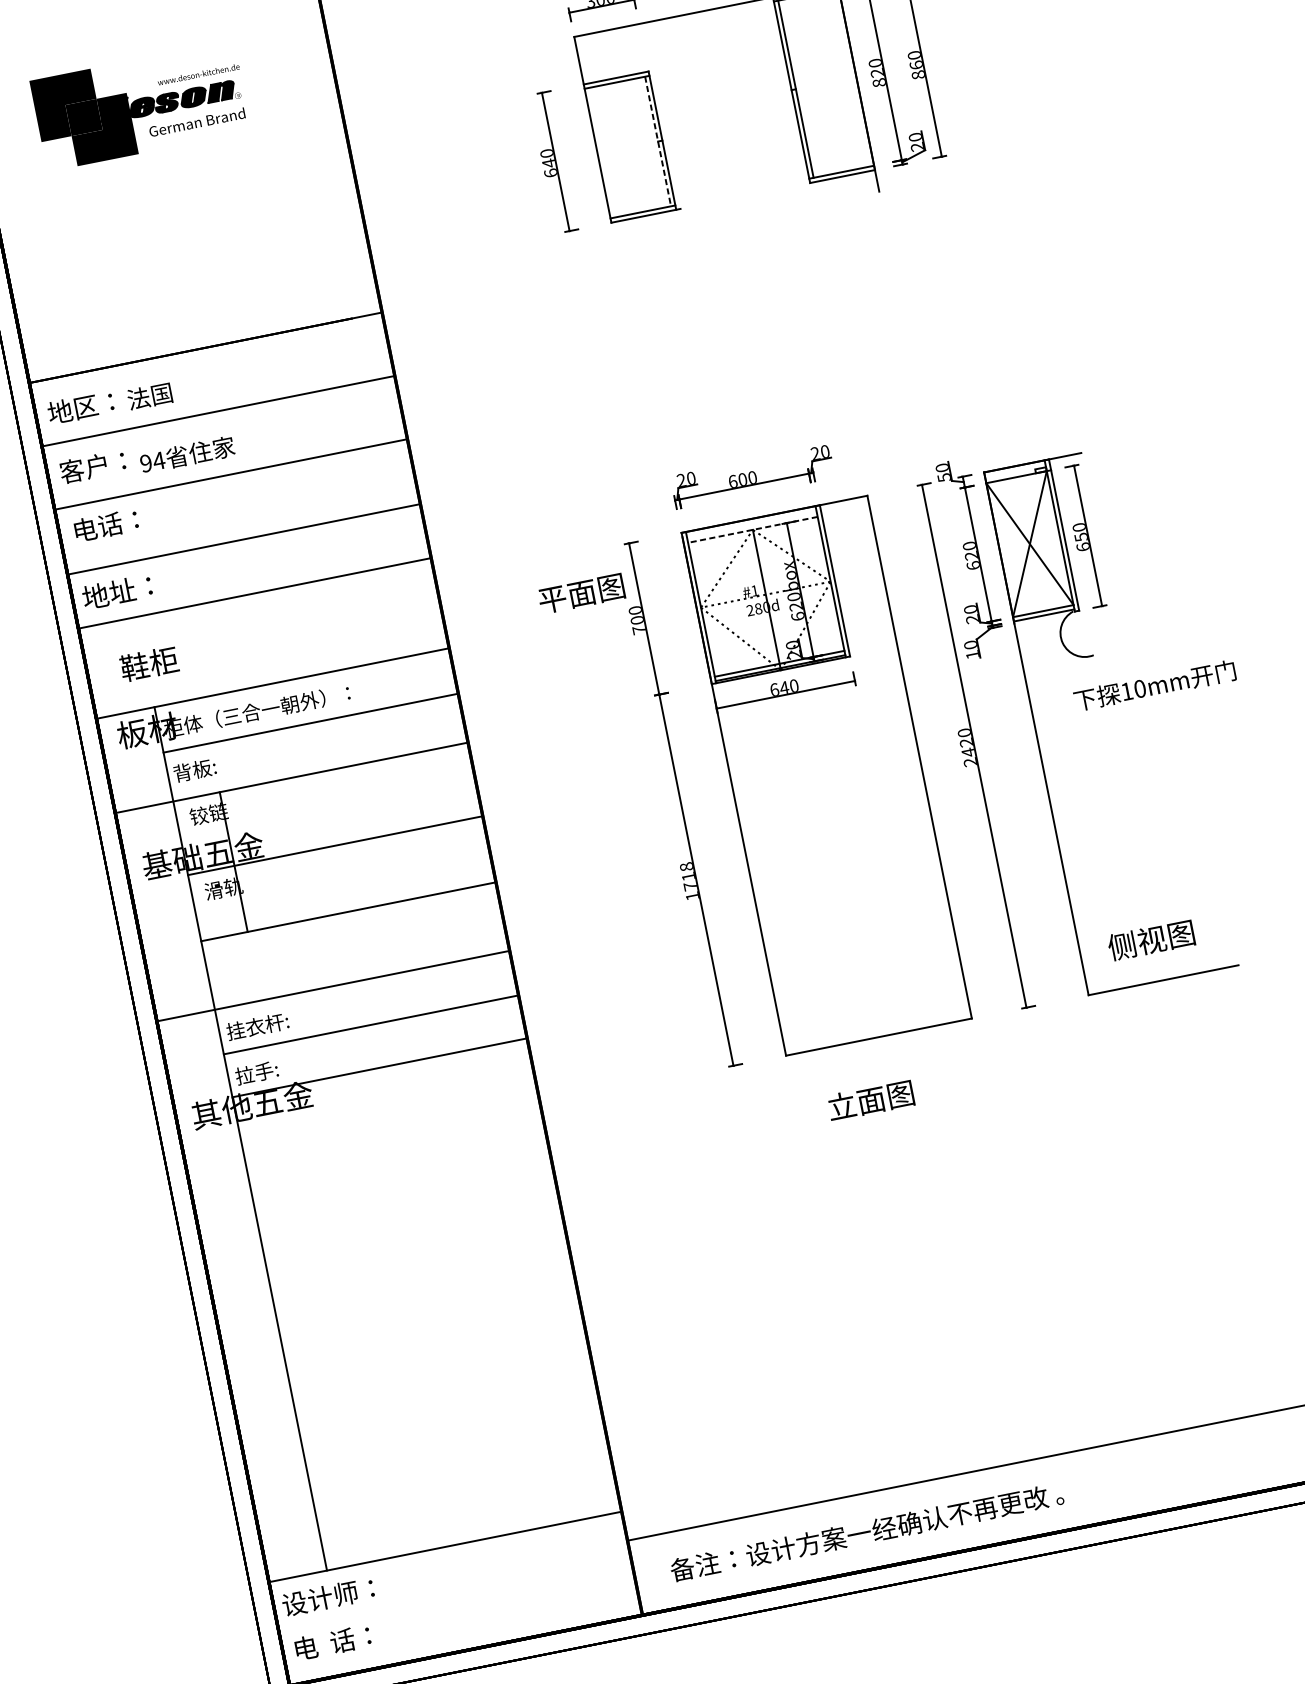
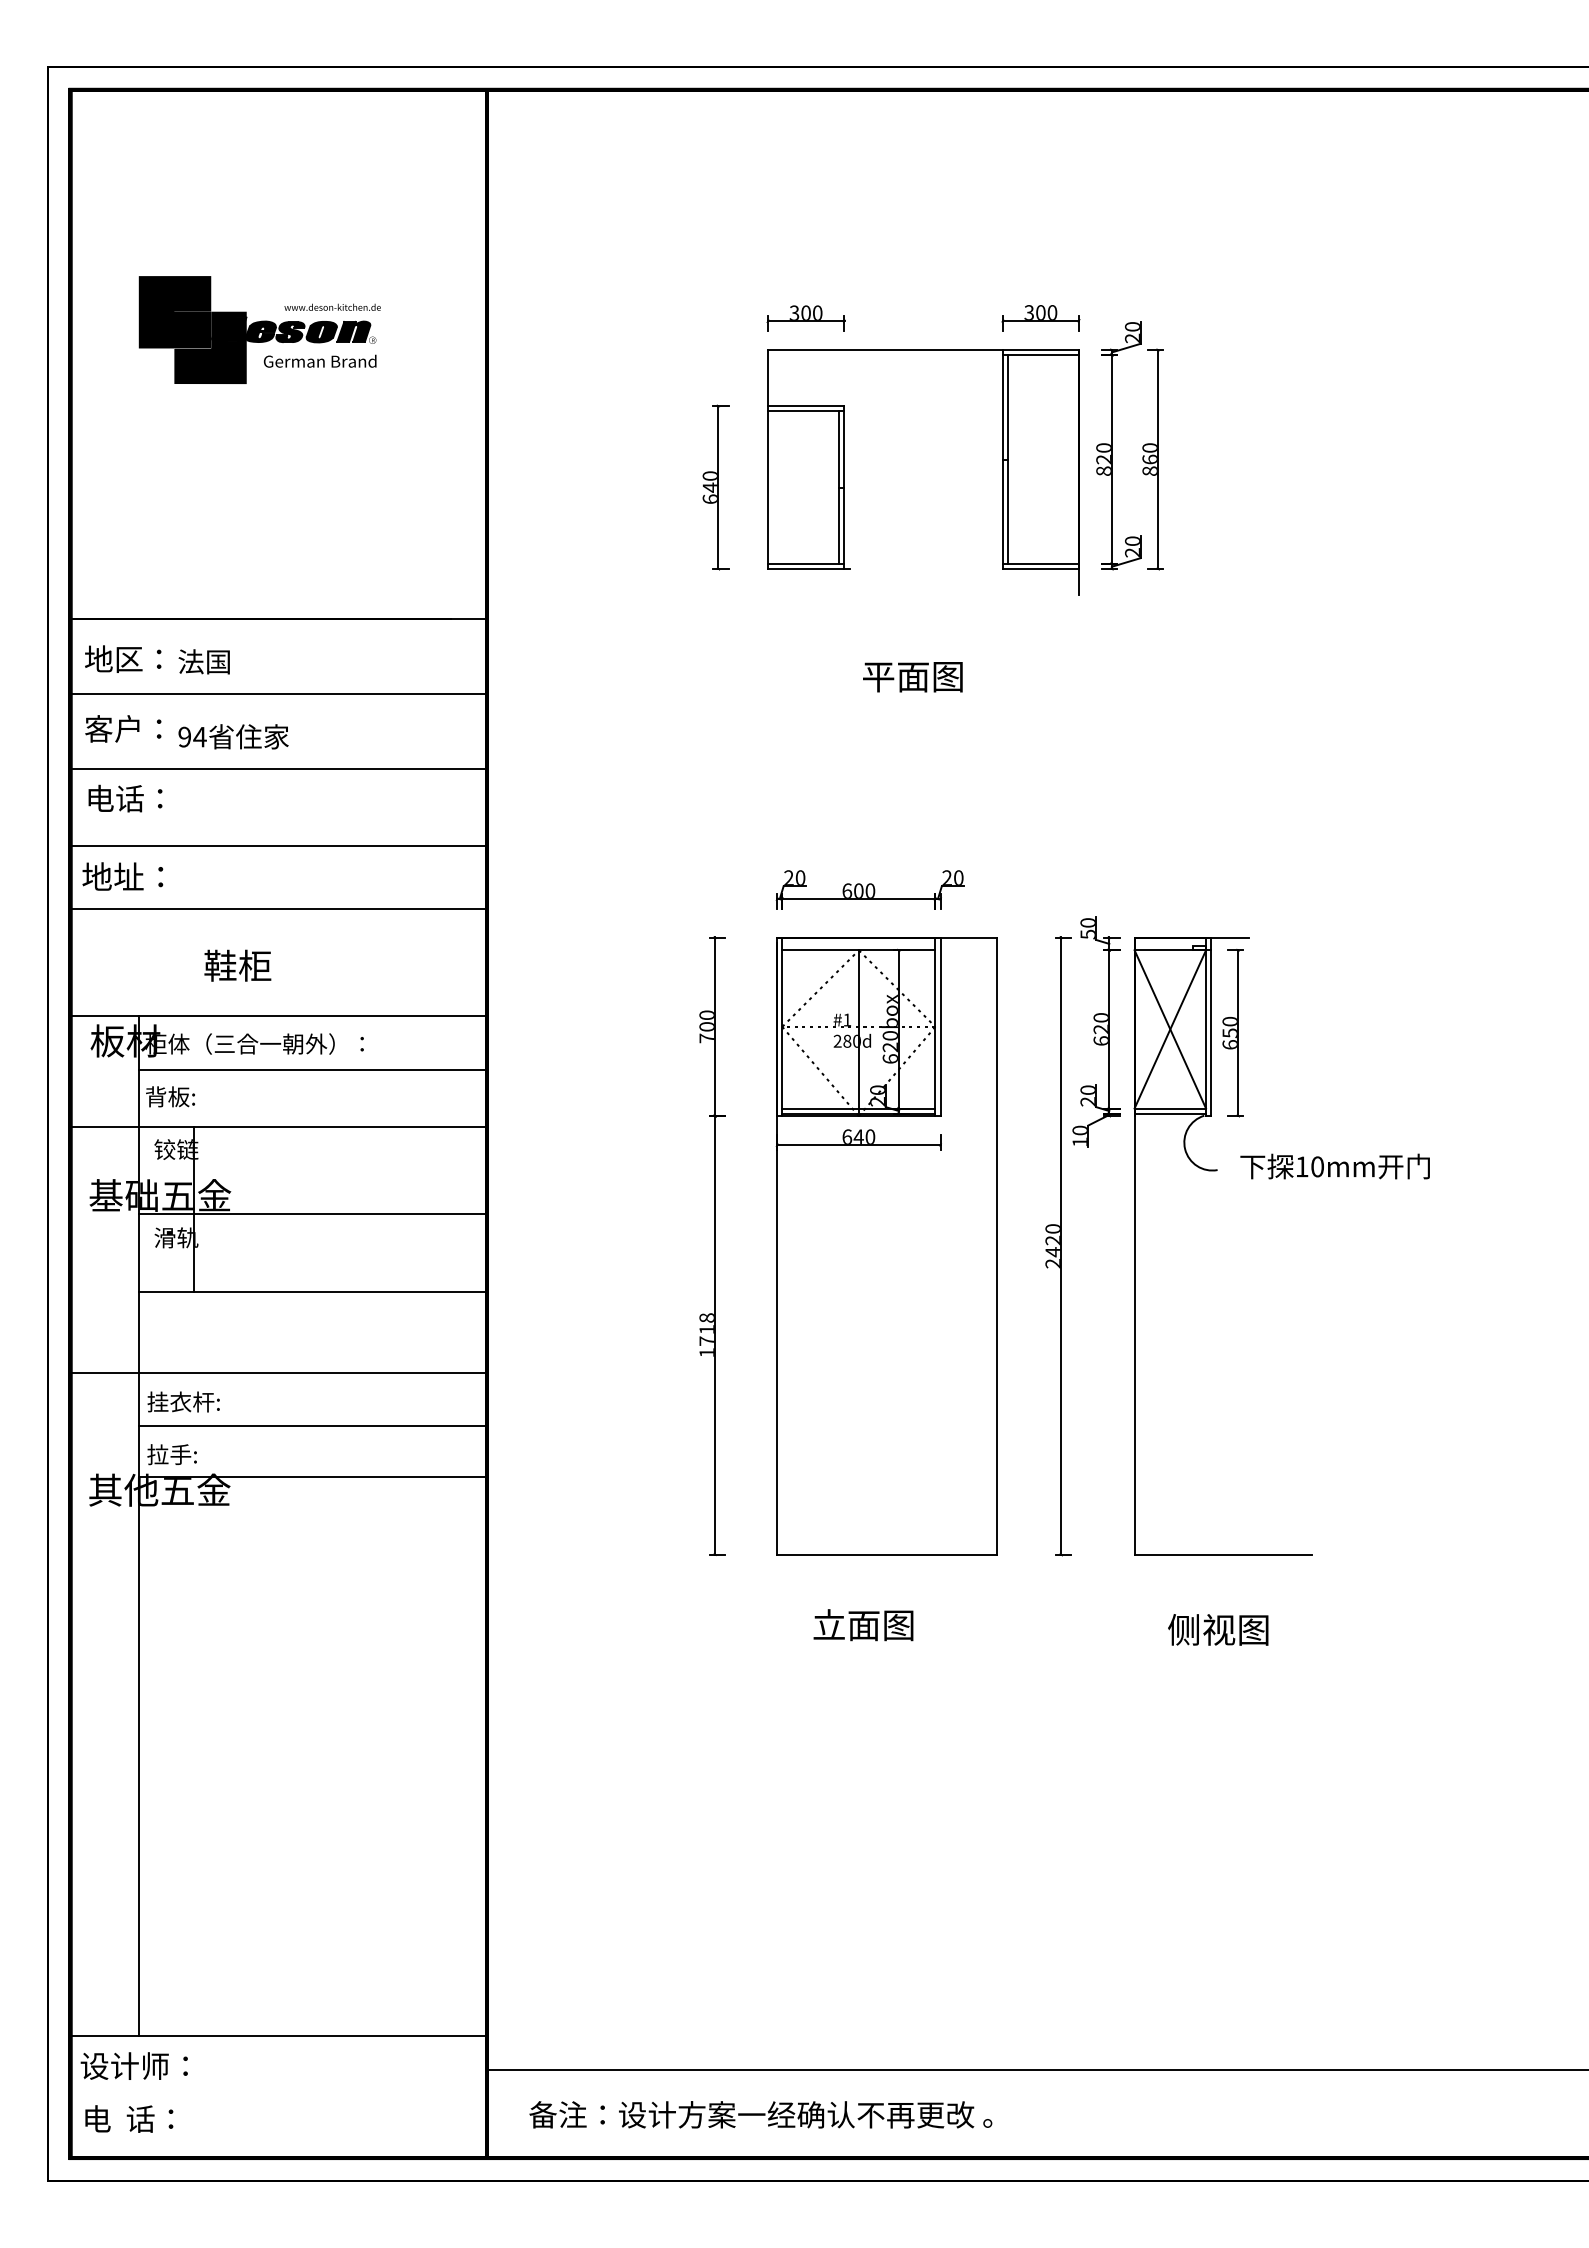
line: (658, 141) -> (839, 487), dashed -> solid
line: (752, 530) -> (858, 950), dashed -> solid
text: (581, 594) -> (912, 677), moved
text: (149, 663) -> (237, 965), moved
text: (1154, 685) -> (1334, 1166), moved
text: (1151, 939) -> (1218, 1629), moved

